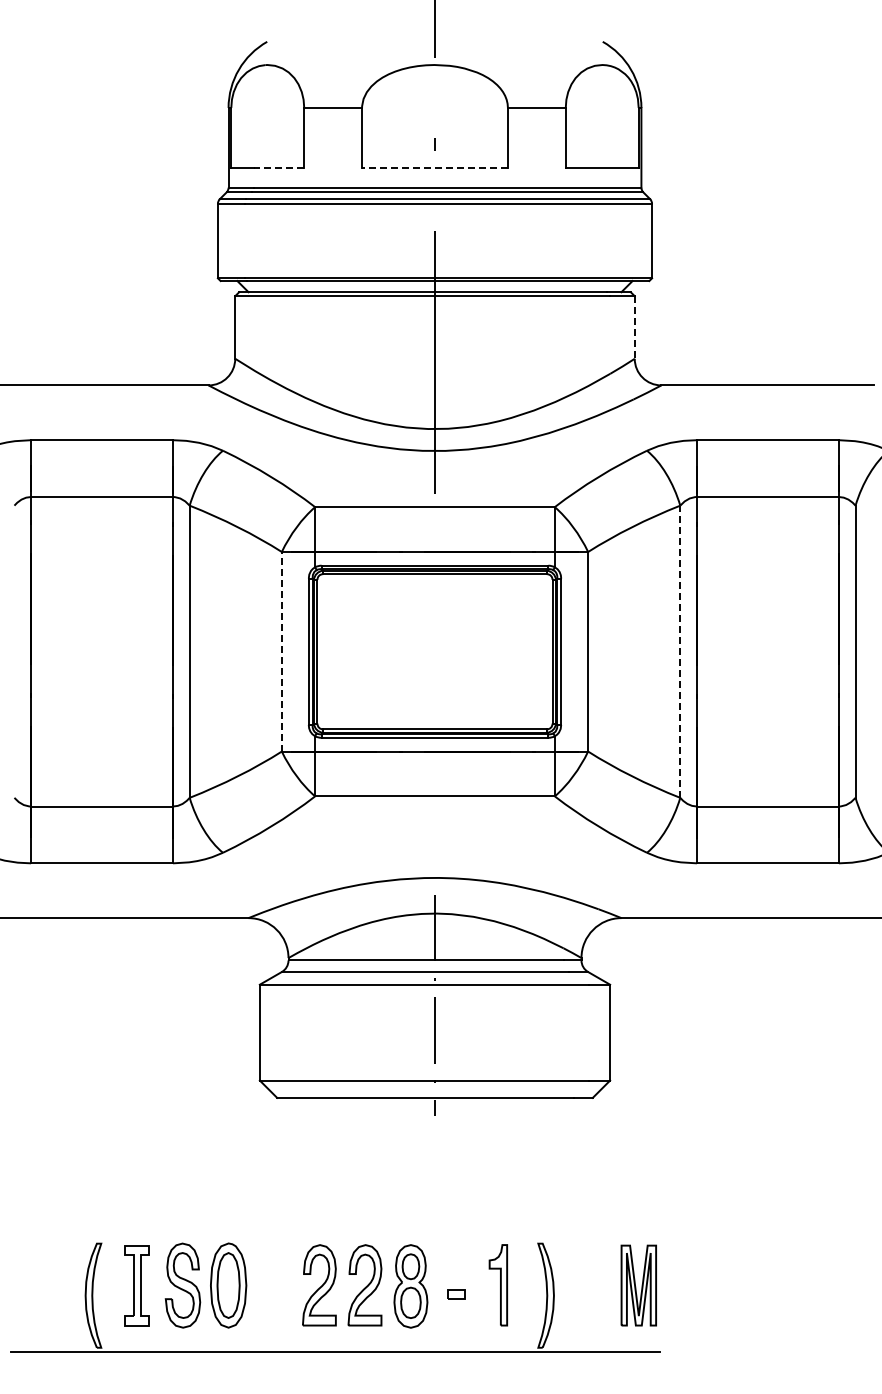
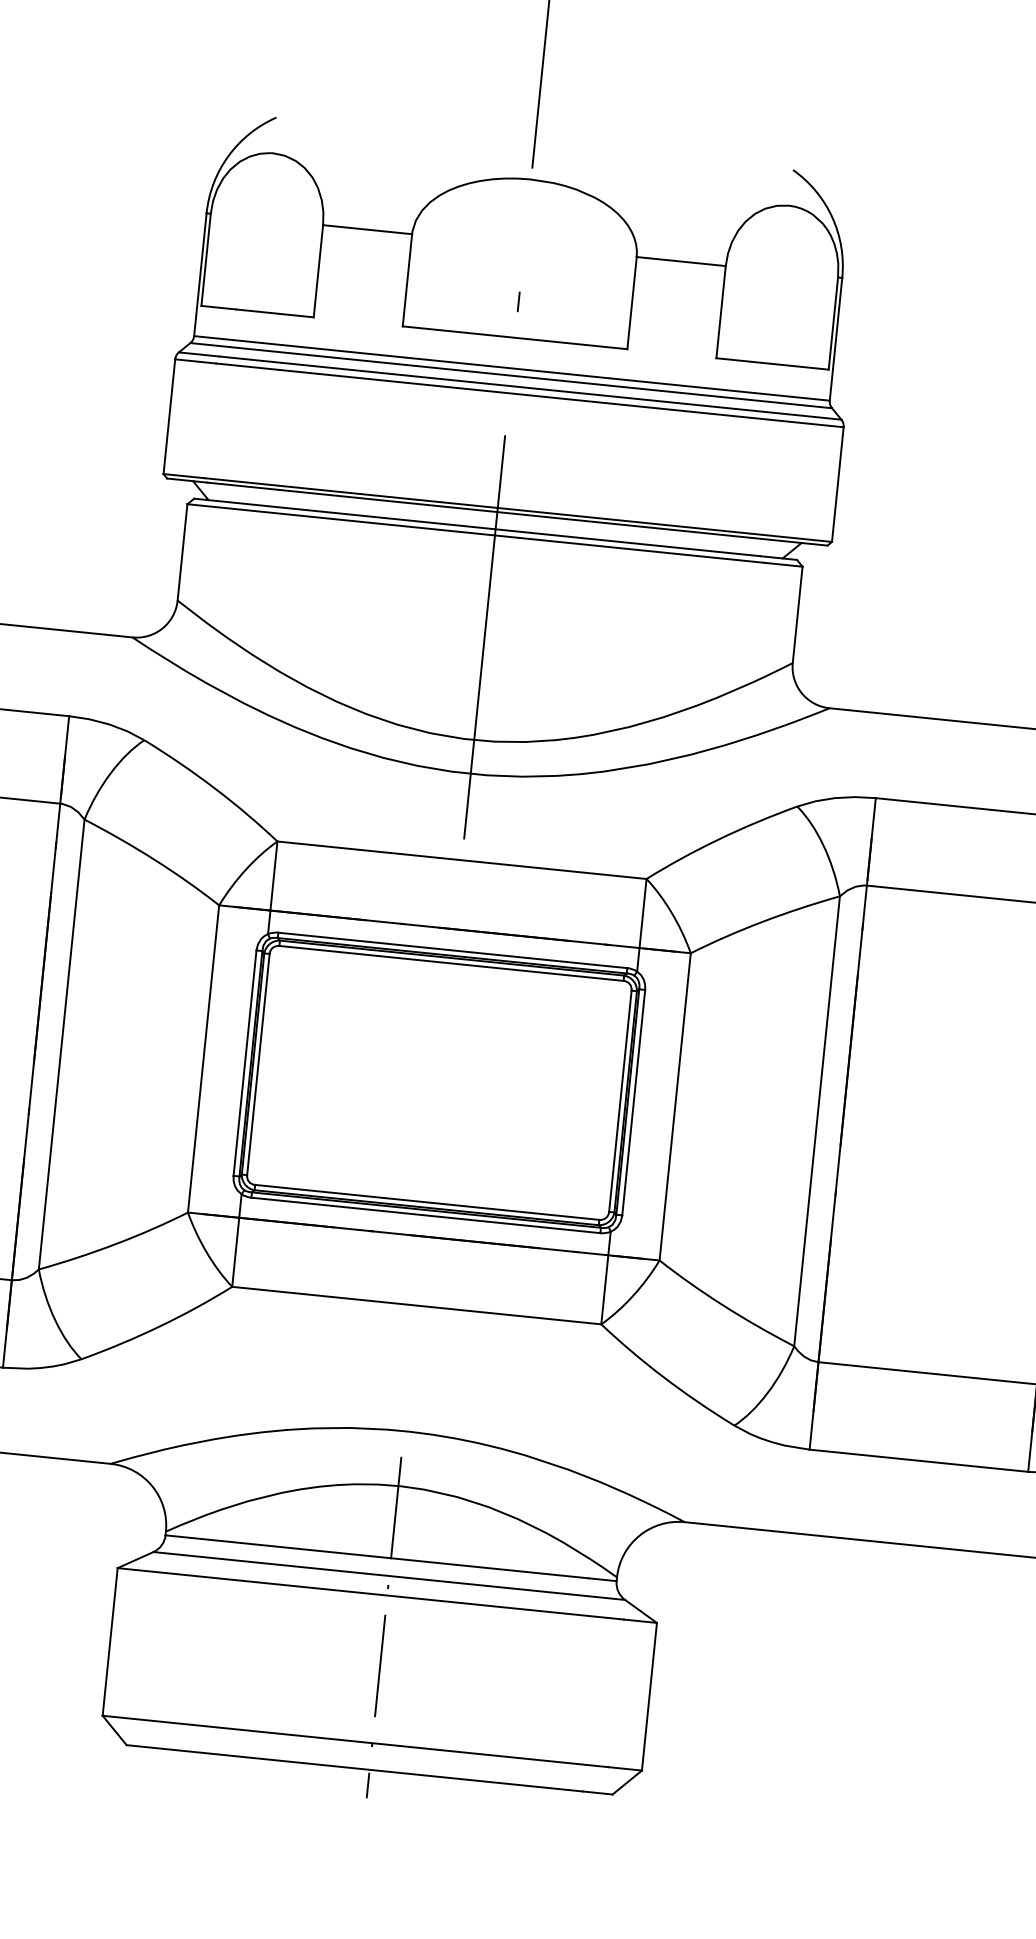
line: (278, 167) -> (274, 312), dashed -> solid
line: (435, 167) -> (515, 337), dashed -> solid
line: (634, 327) -> (797, 614), dashed -> solid
line: (281, 651) -> (203, 1058), dashed -> solid
line: (680, 651) -> (817, 1120), dashed -> solid

